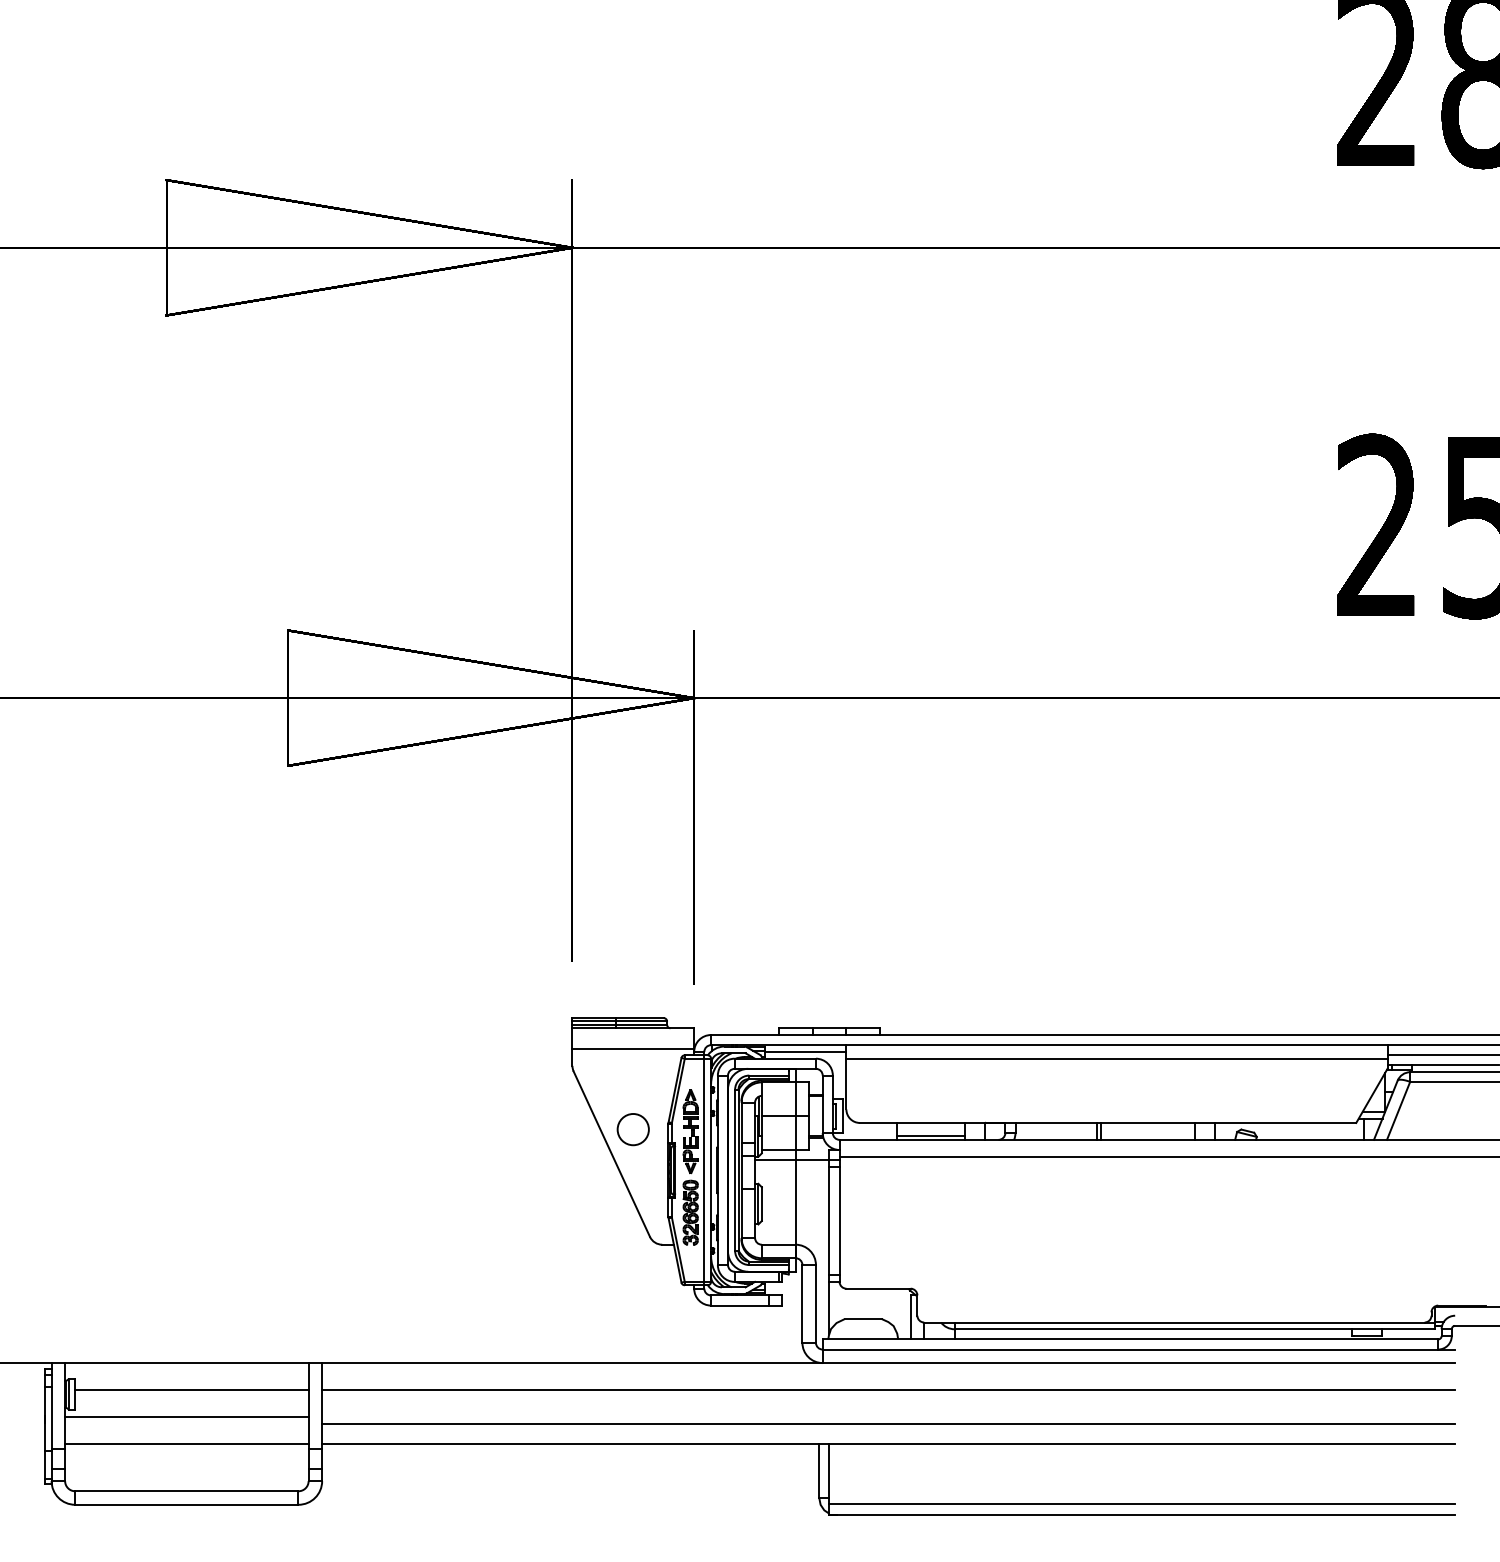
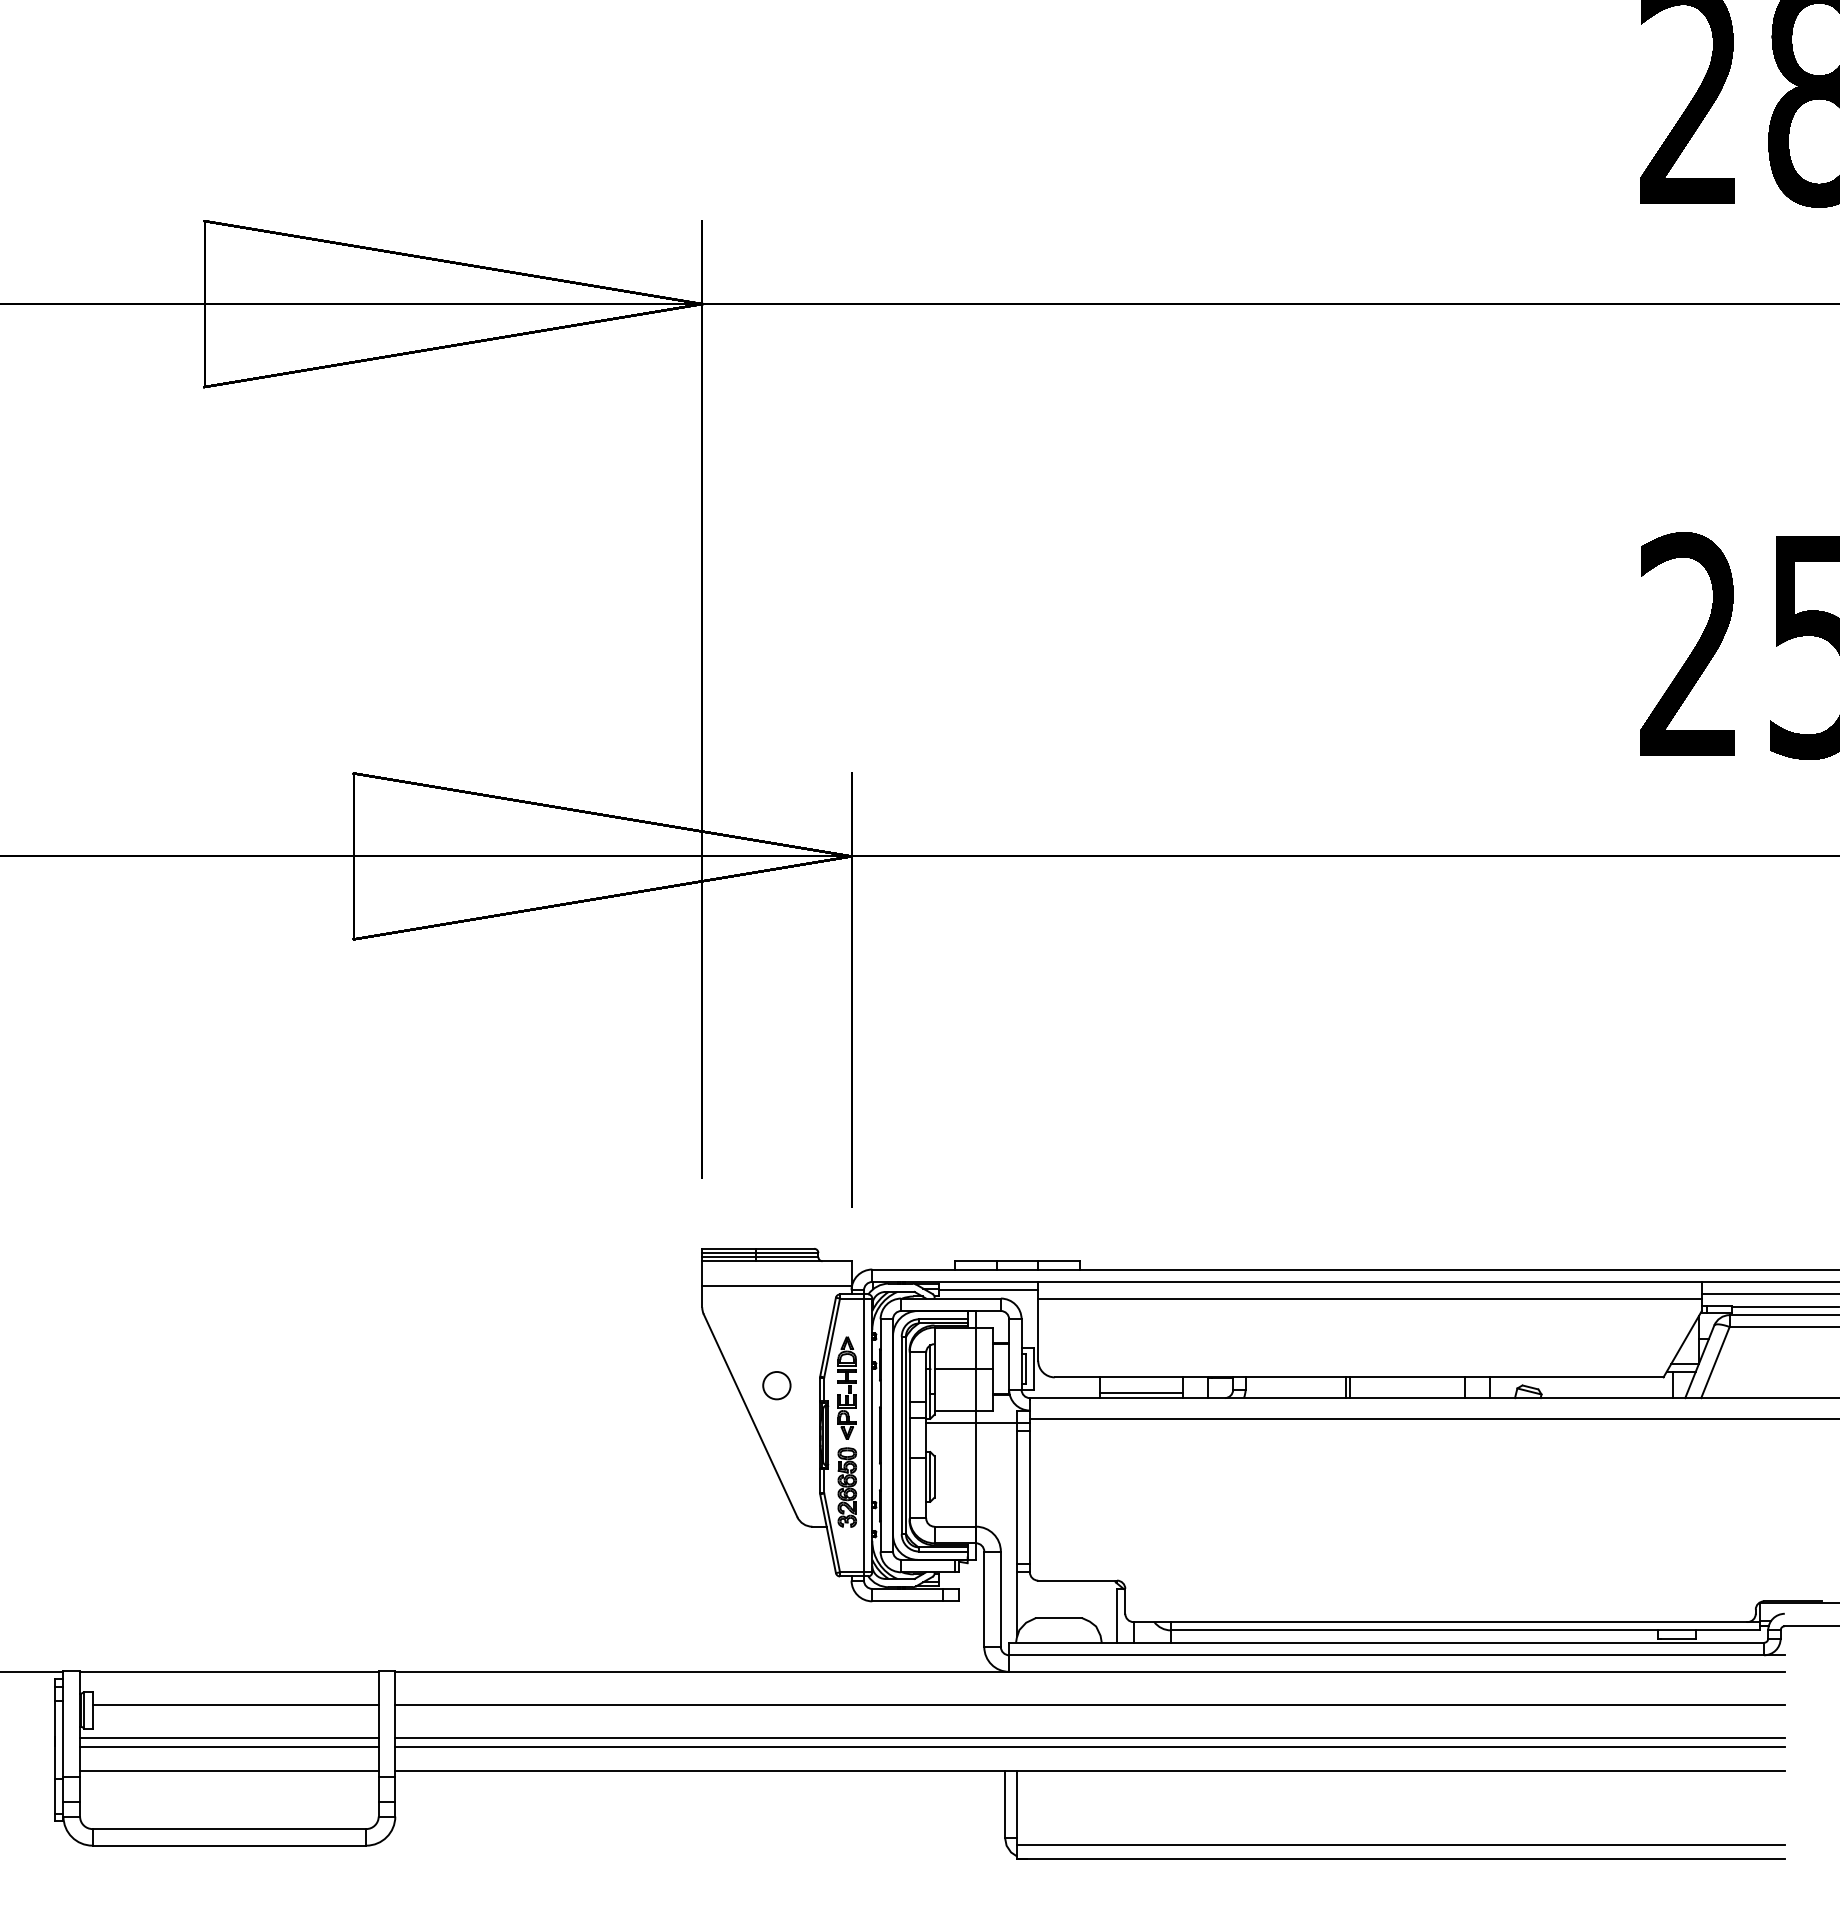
circle: (632, 1129) -> (776, 1385), size x0.71
line: (888, 1417) -> (1089, 1738), added
line: (186, 1423) -> (229, 1746), added

